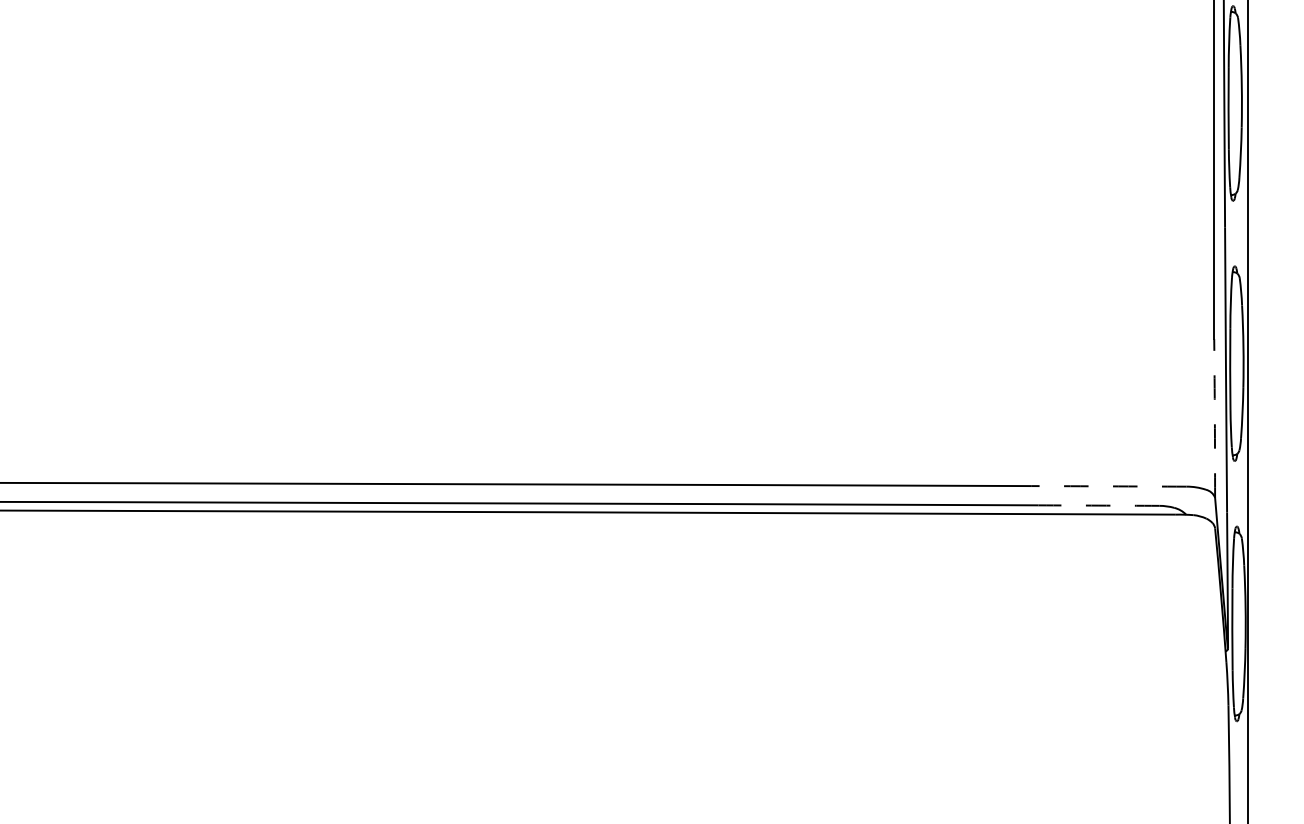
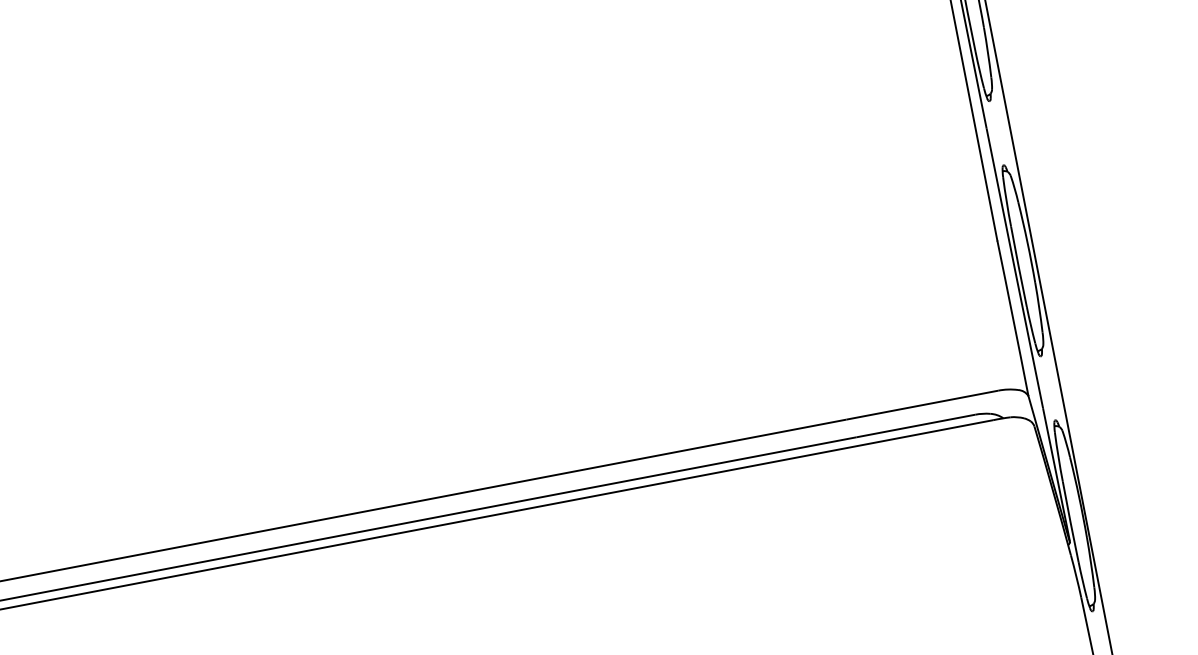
arc: (1214, 418) -> (1012, 318), dashed -> solid
arc: (1109, 486) -> (922, 405), dashed -> solid
arc: (1098, 505) -> (915, 425), dashed -> solid

